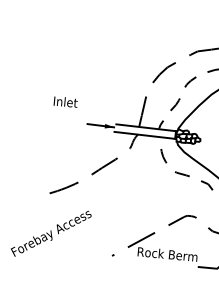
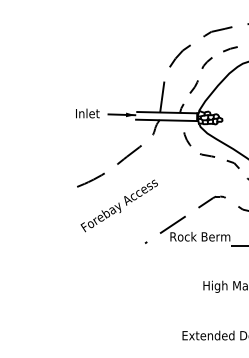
text: (65, 102) -> (87, 113), moved
text: (50, 233) -> (118, 205), moved

